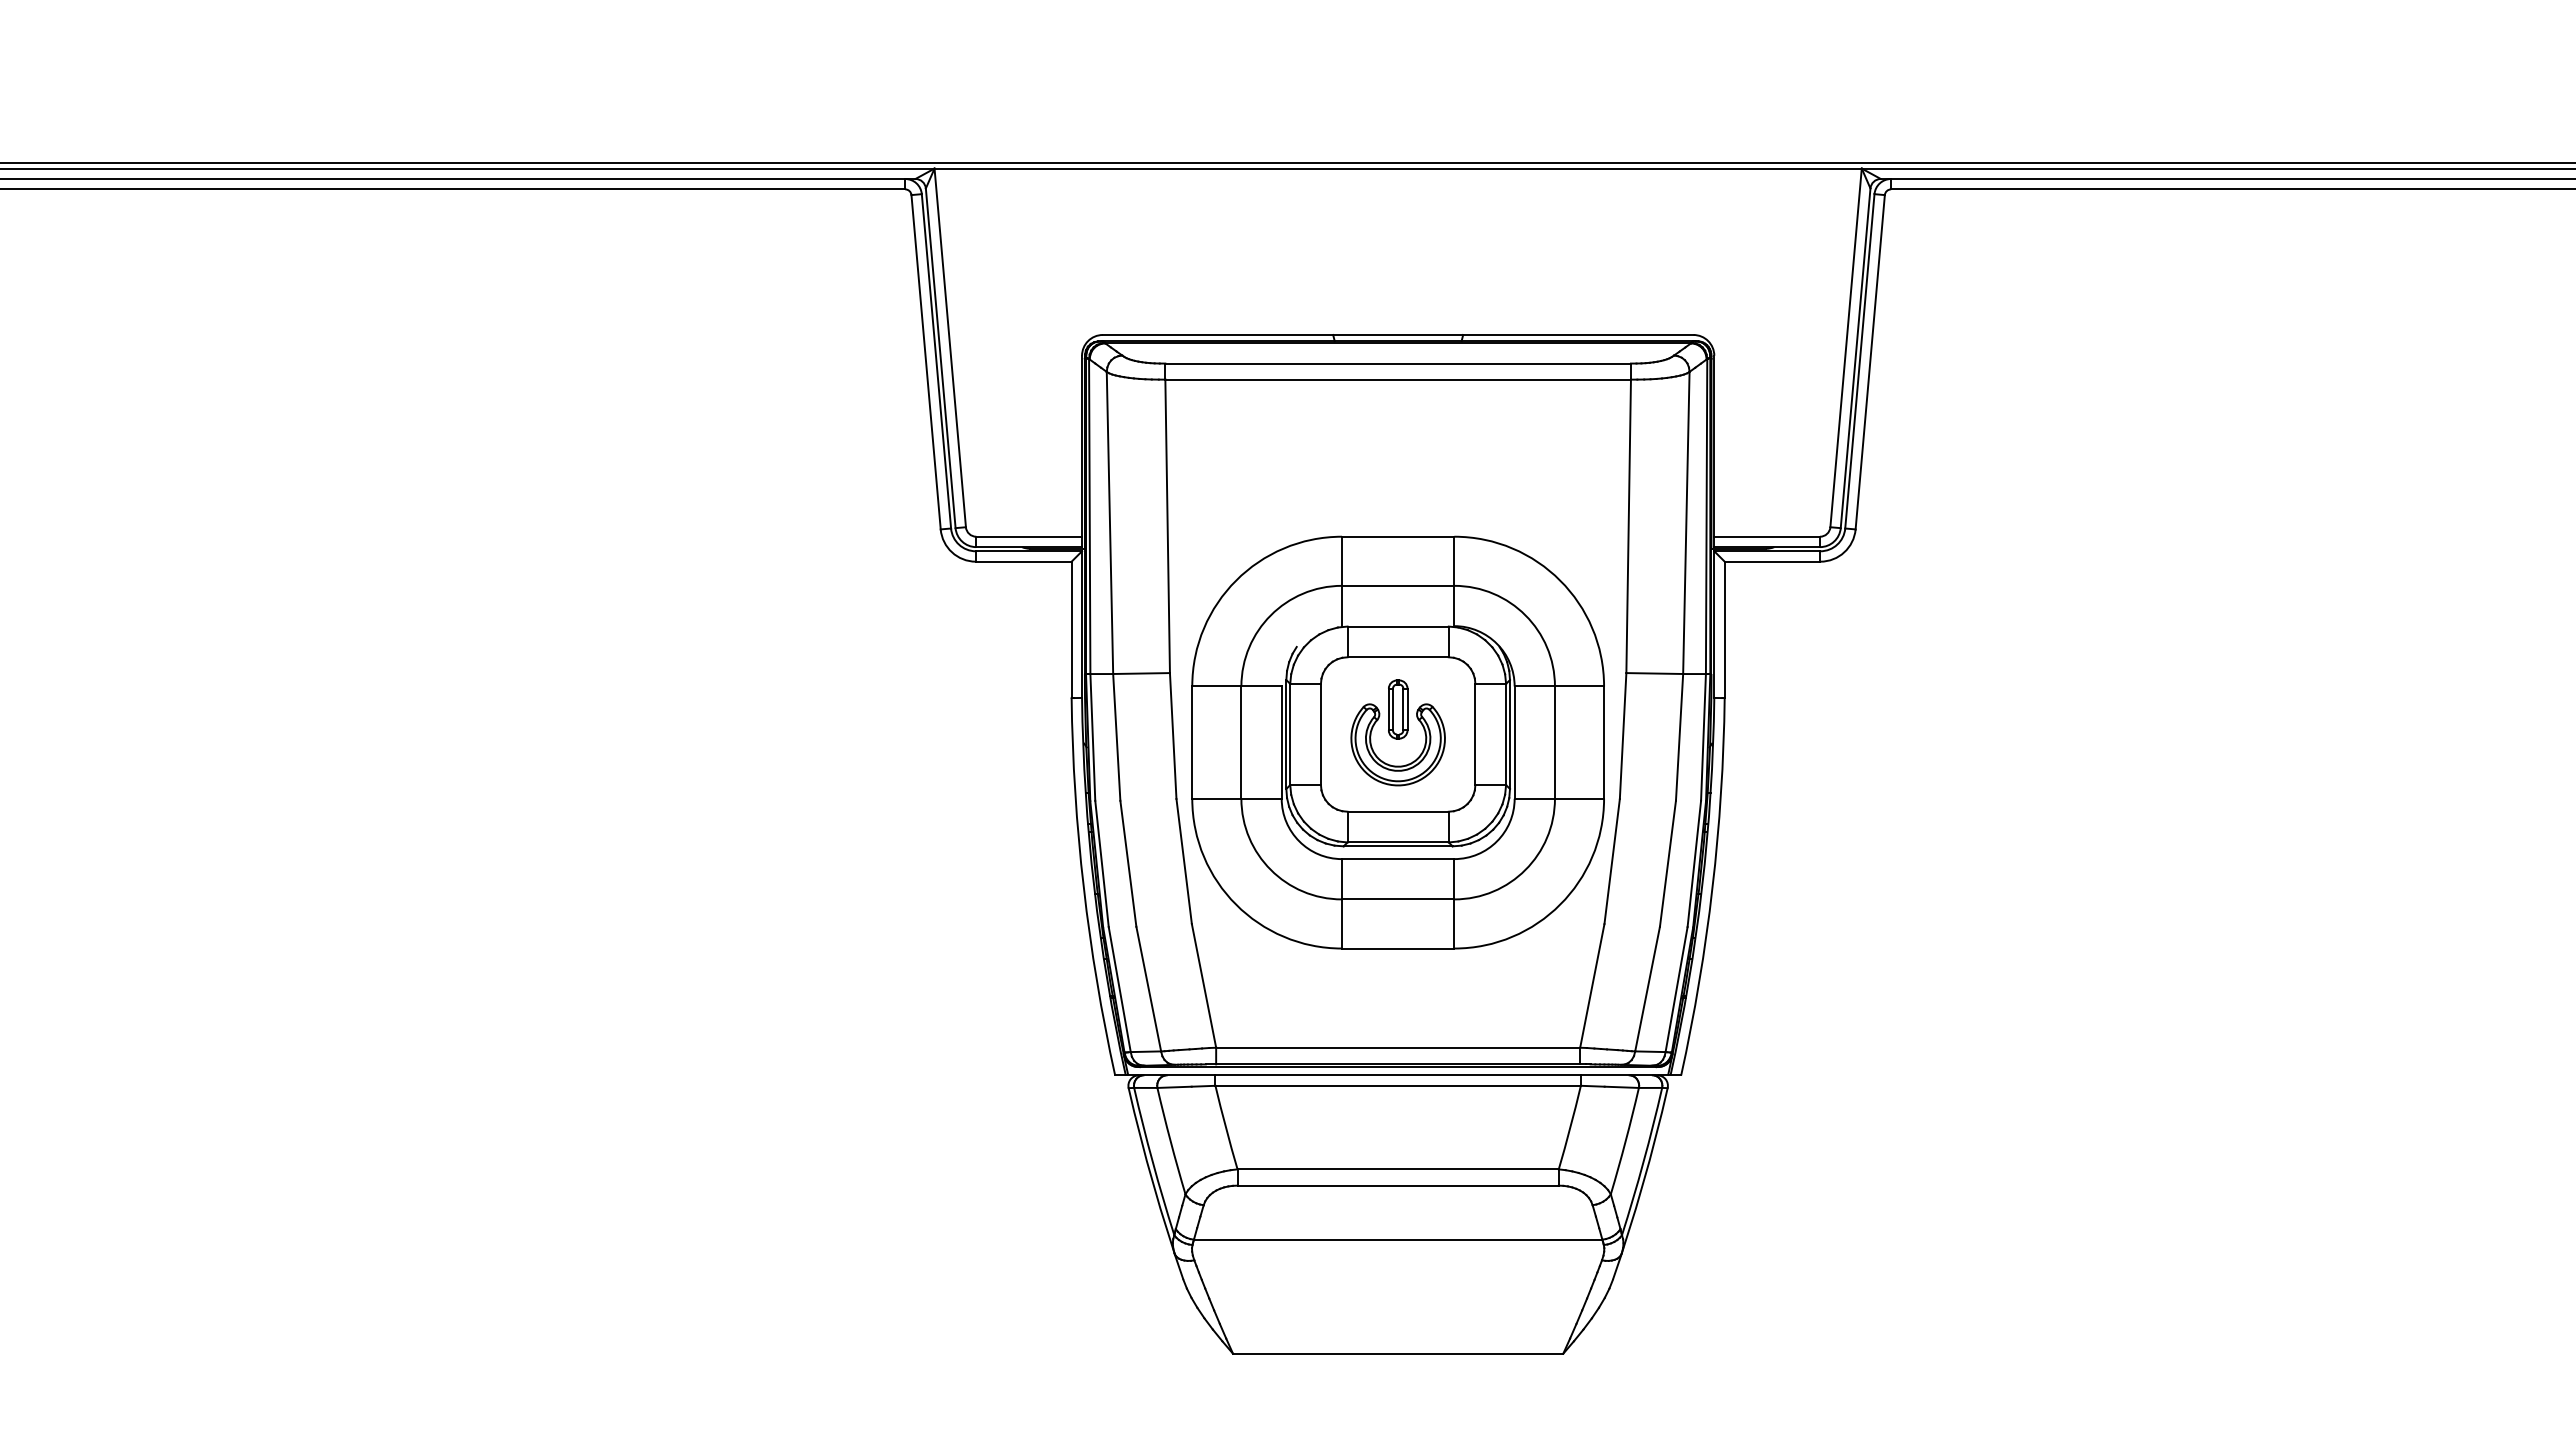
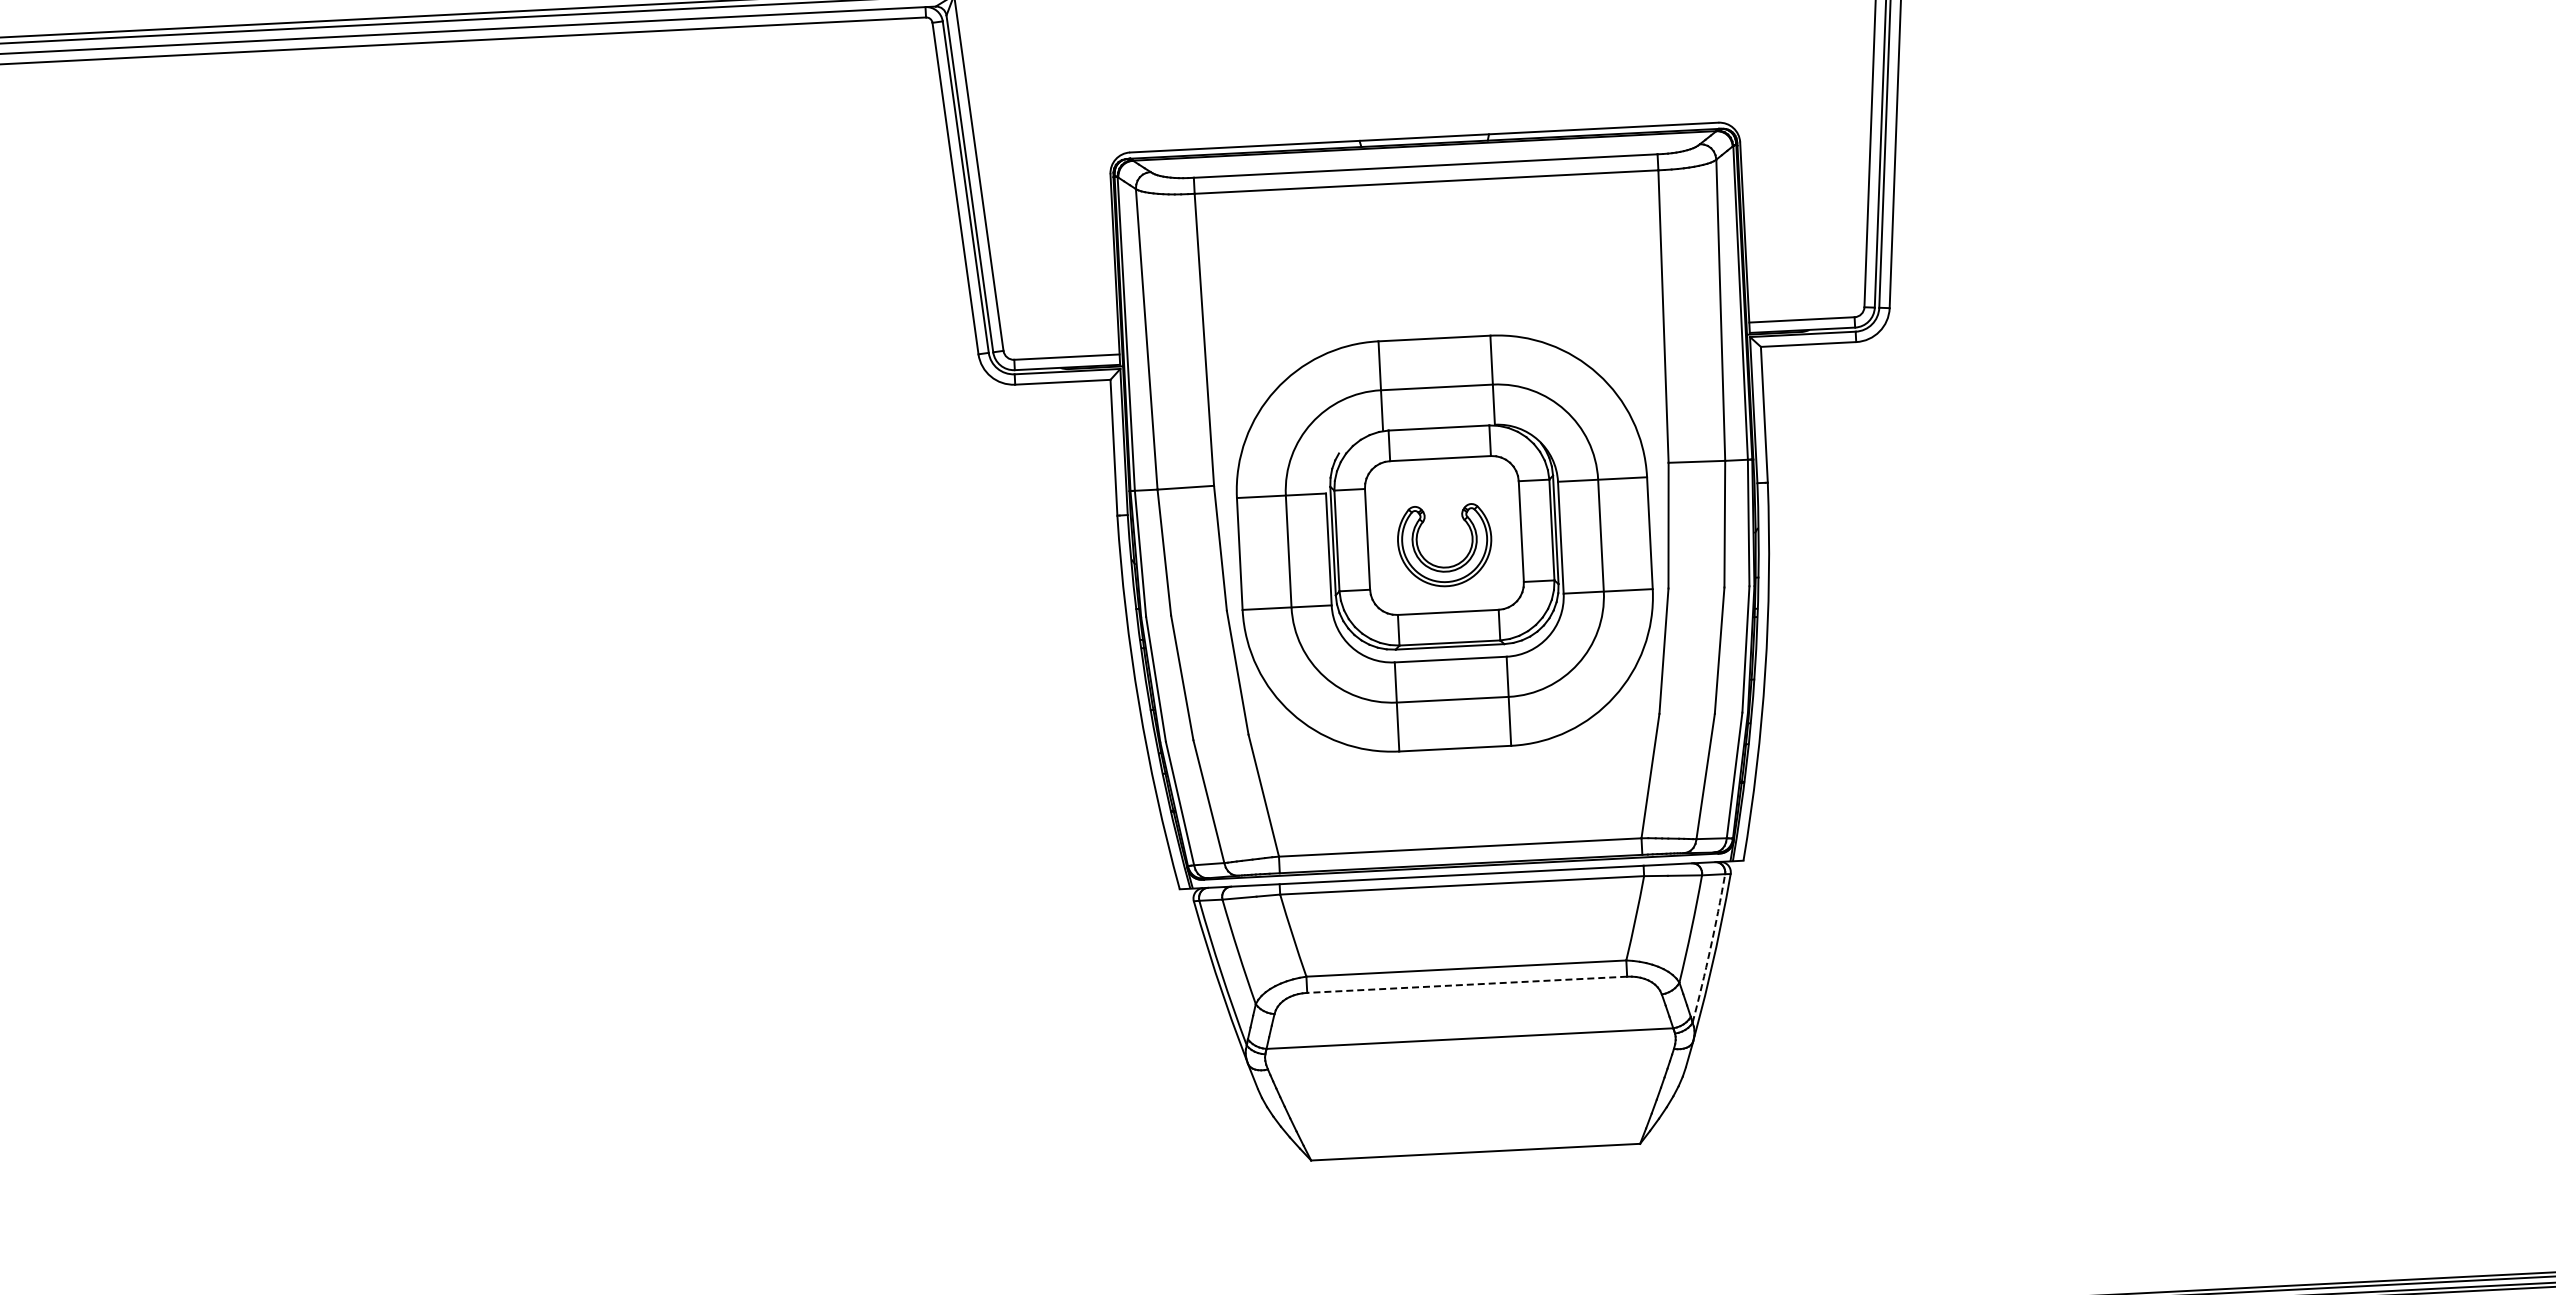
part: (1398, 709) -> (1443, 510), removed
arc: (1643, 1162) -> (1710, 949), solid -> dashed
line: (1398, 1185) -> (1467, 984), solid -> dashed

